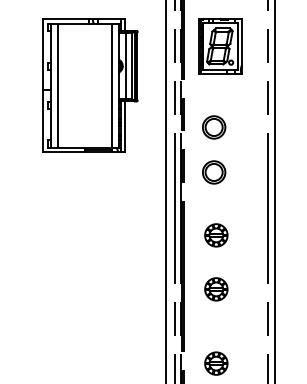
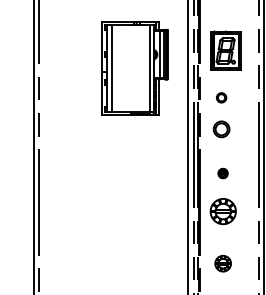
part: (219, 45) -> (225, 50), moved
part: (213, 127) -> (221, 97), size x0.6
part: (215, 235) -> (222, 173), size x0.6
part: (215, 289) -> (222, 211), size x1.6

